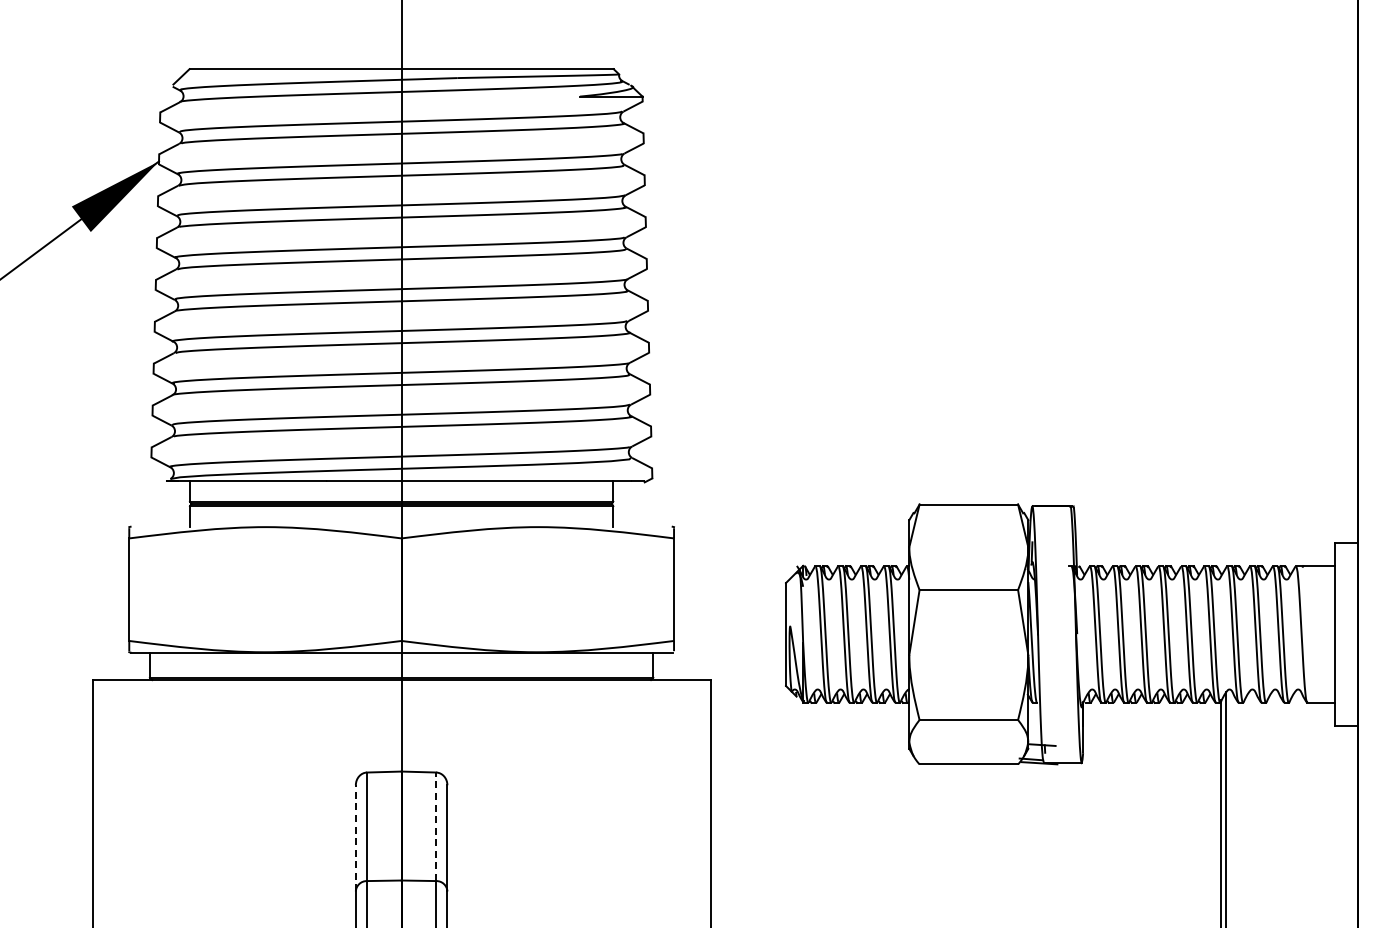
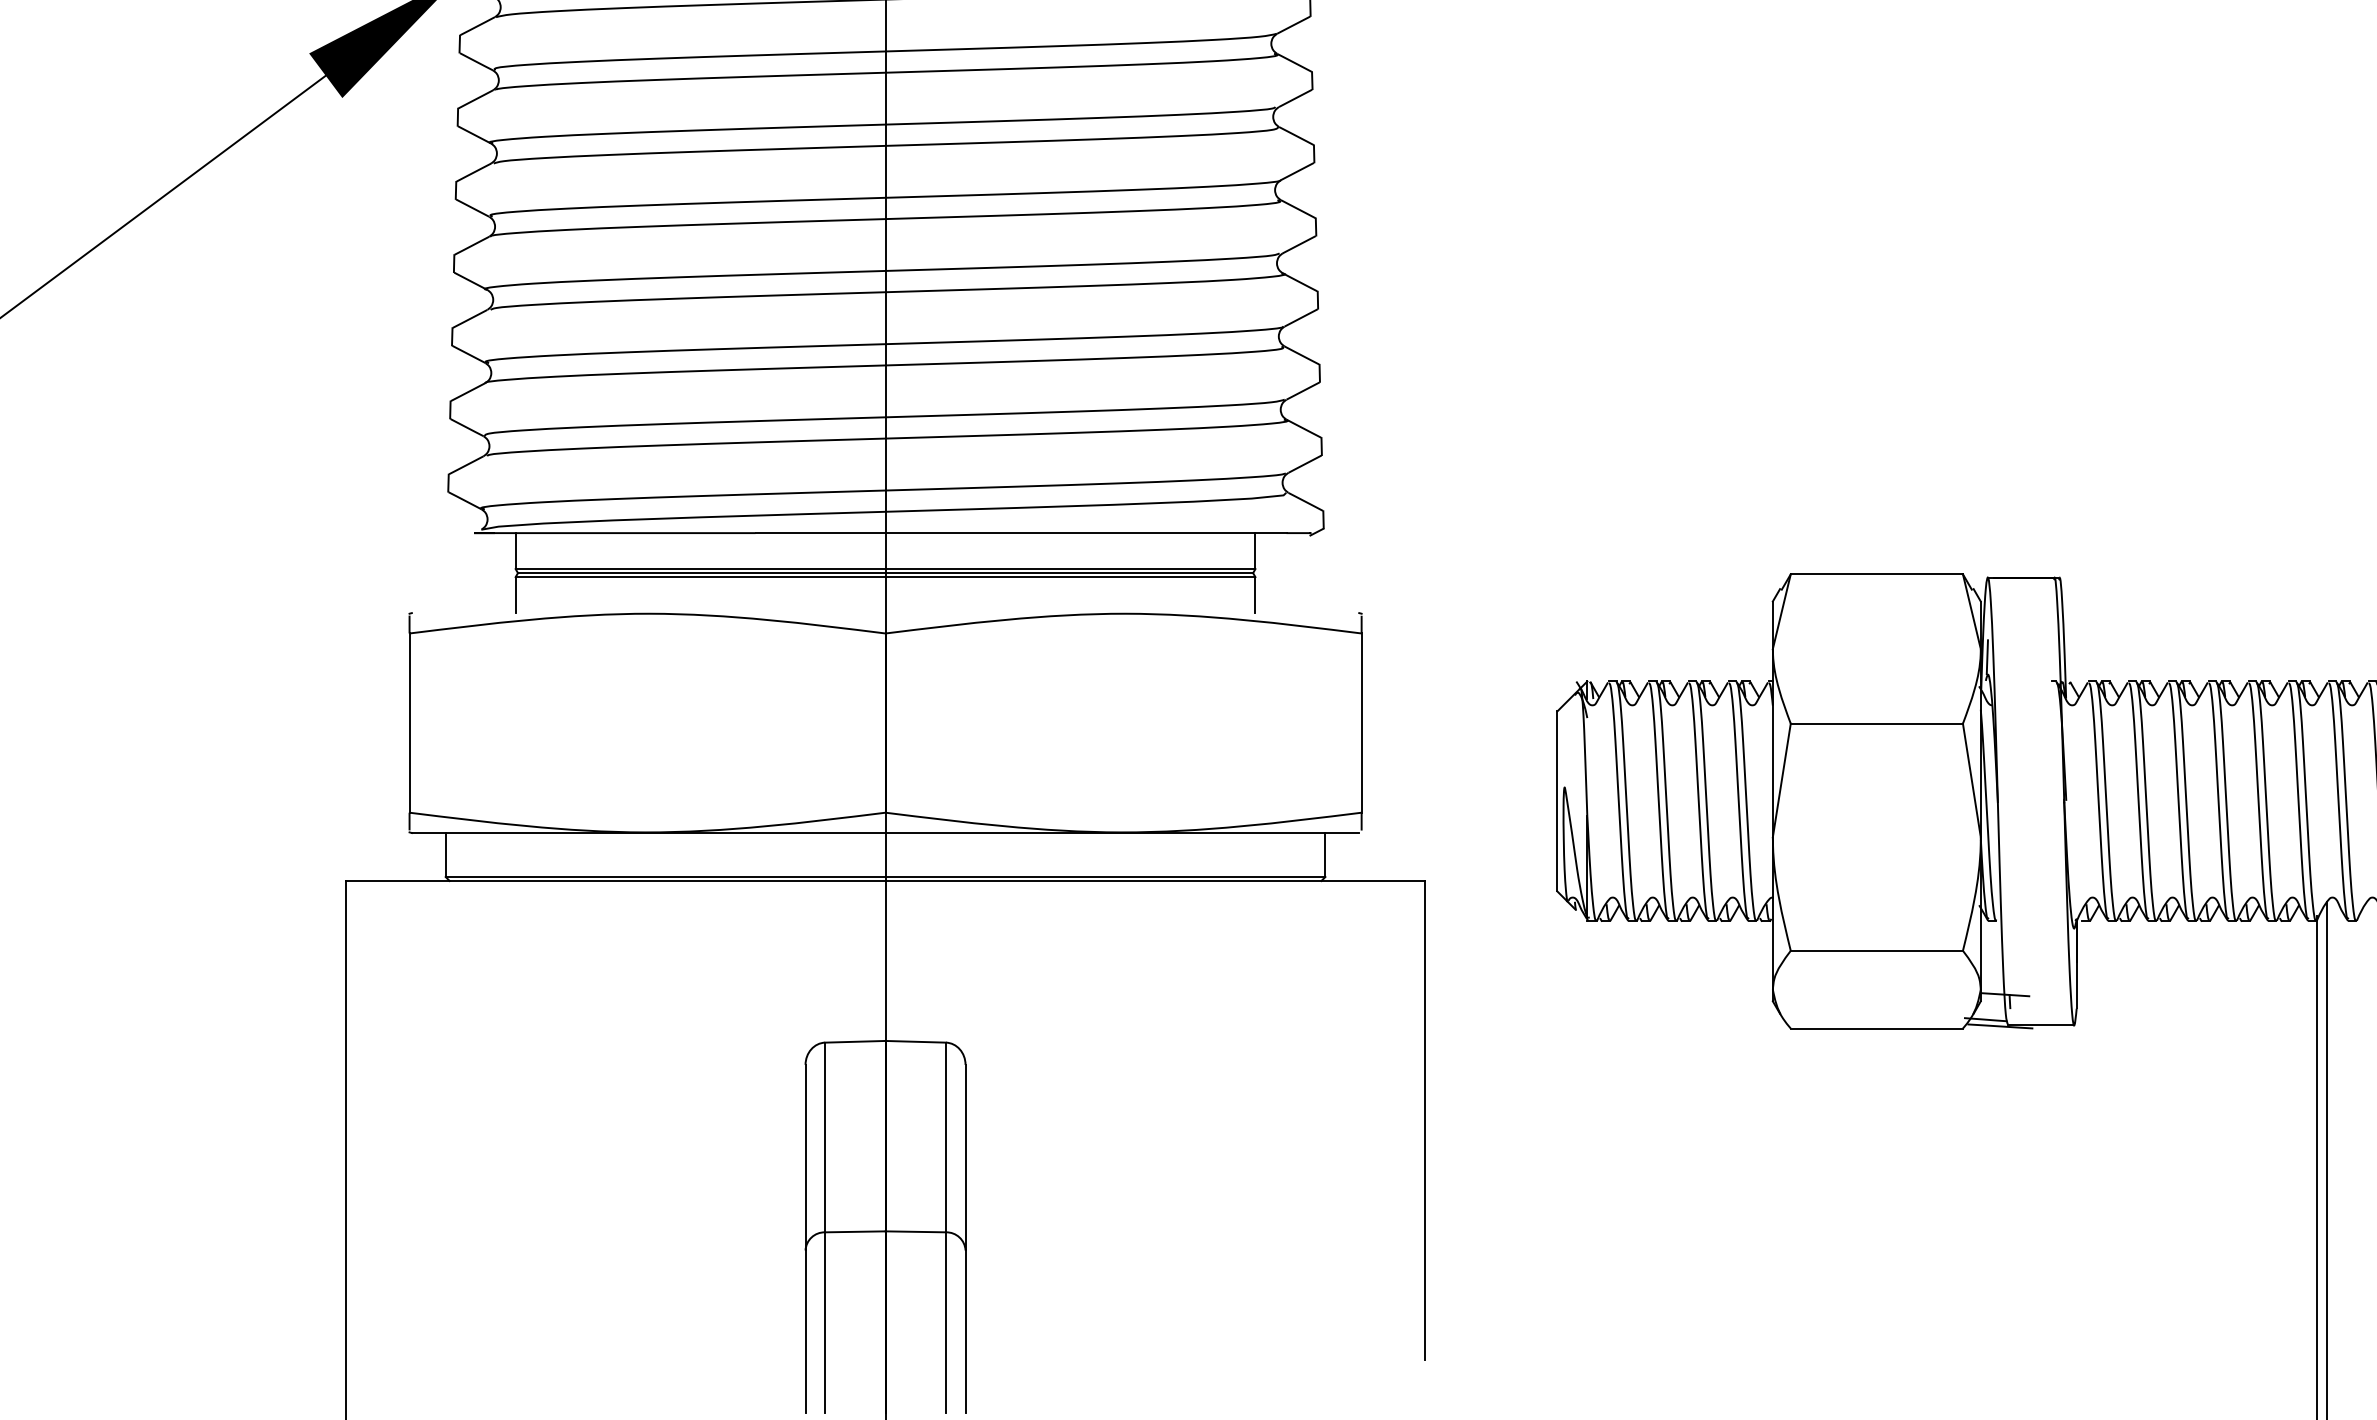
line: (436, 826) -> (946, 1136), dashed -> solid
line: (355, 837) -> (804, 1156), dashed -> solid

